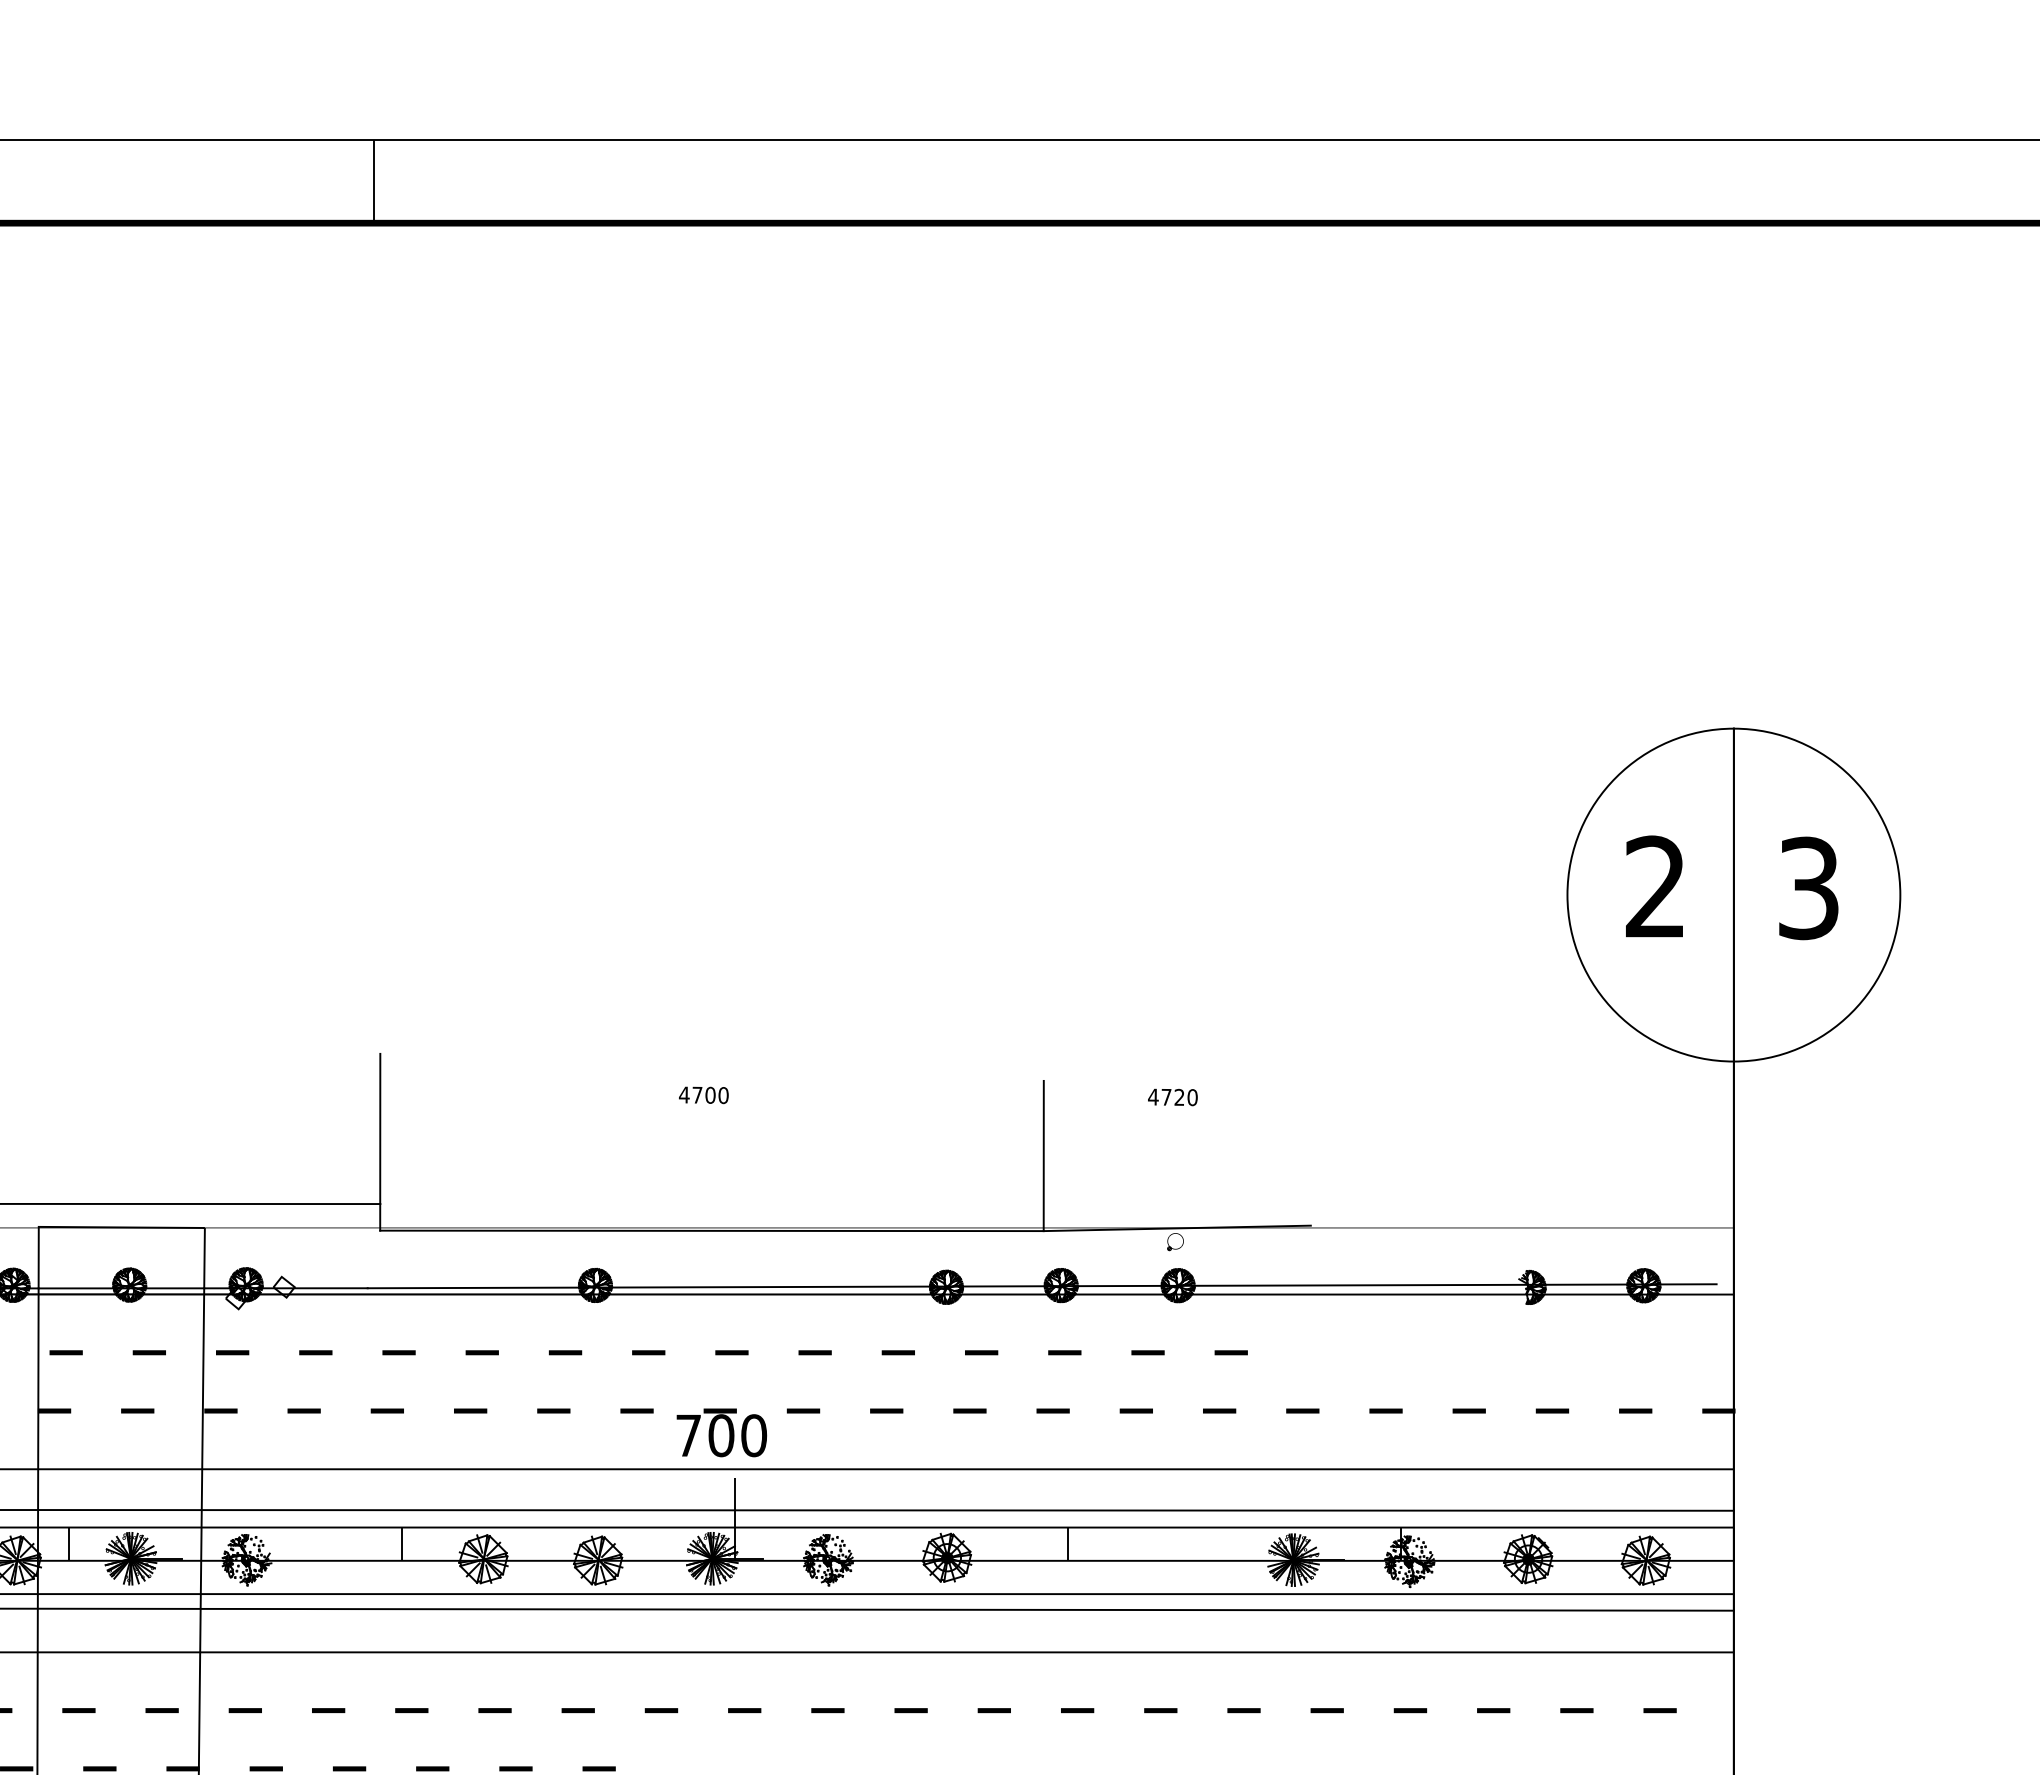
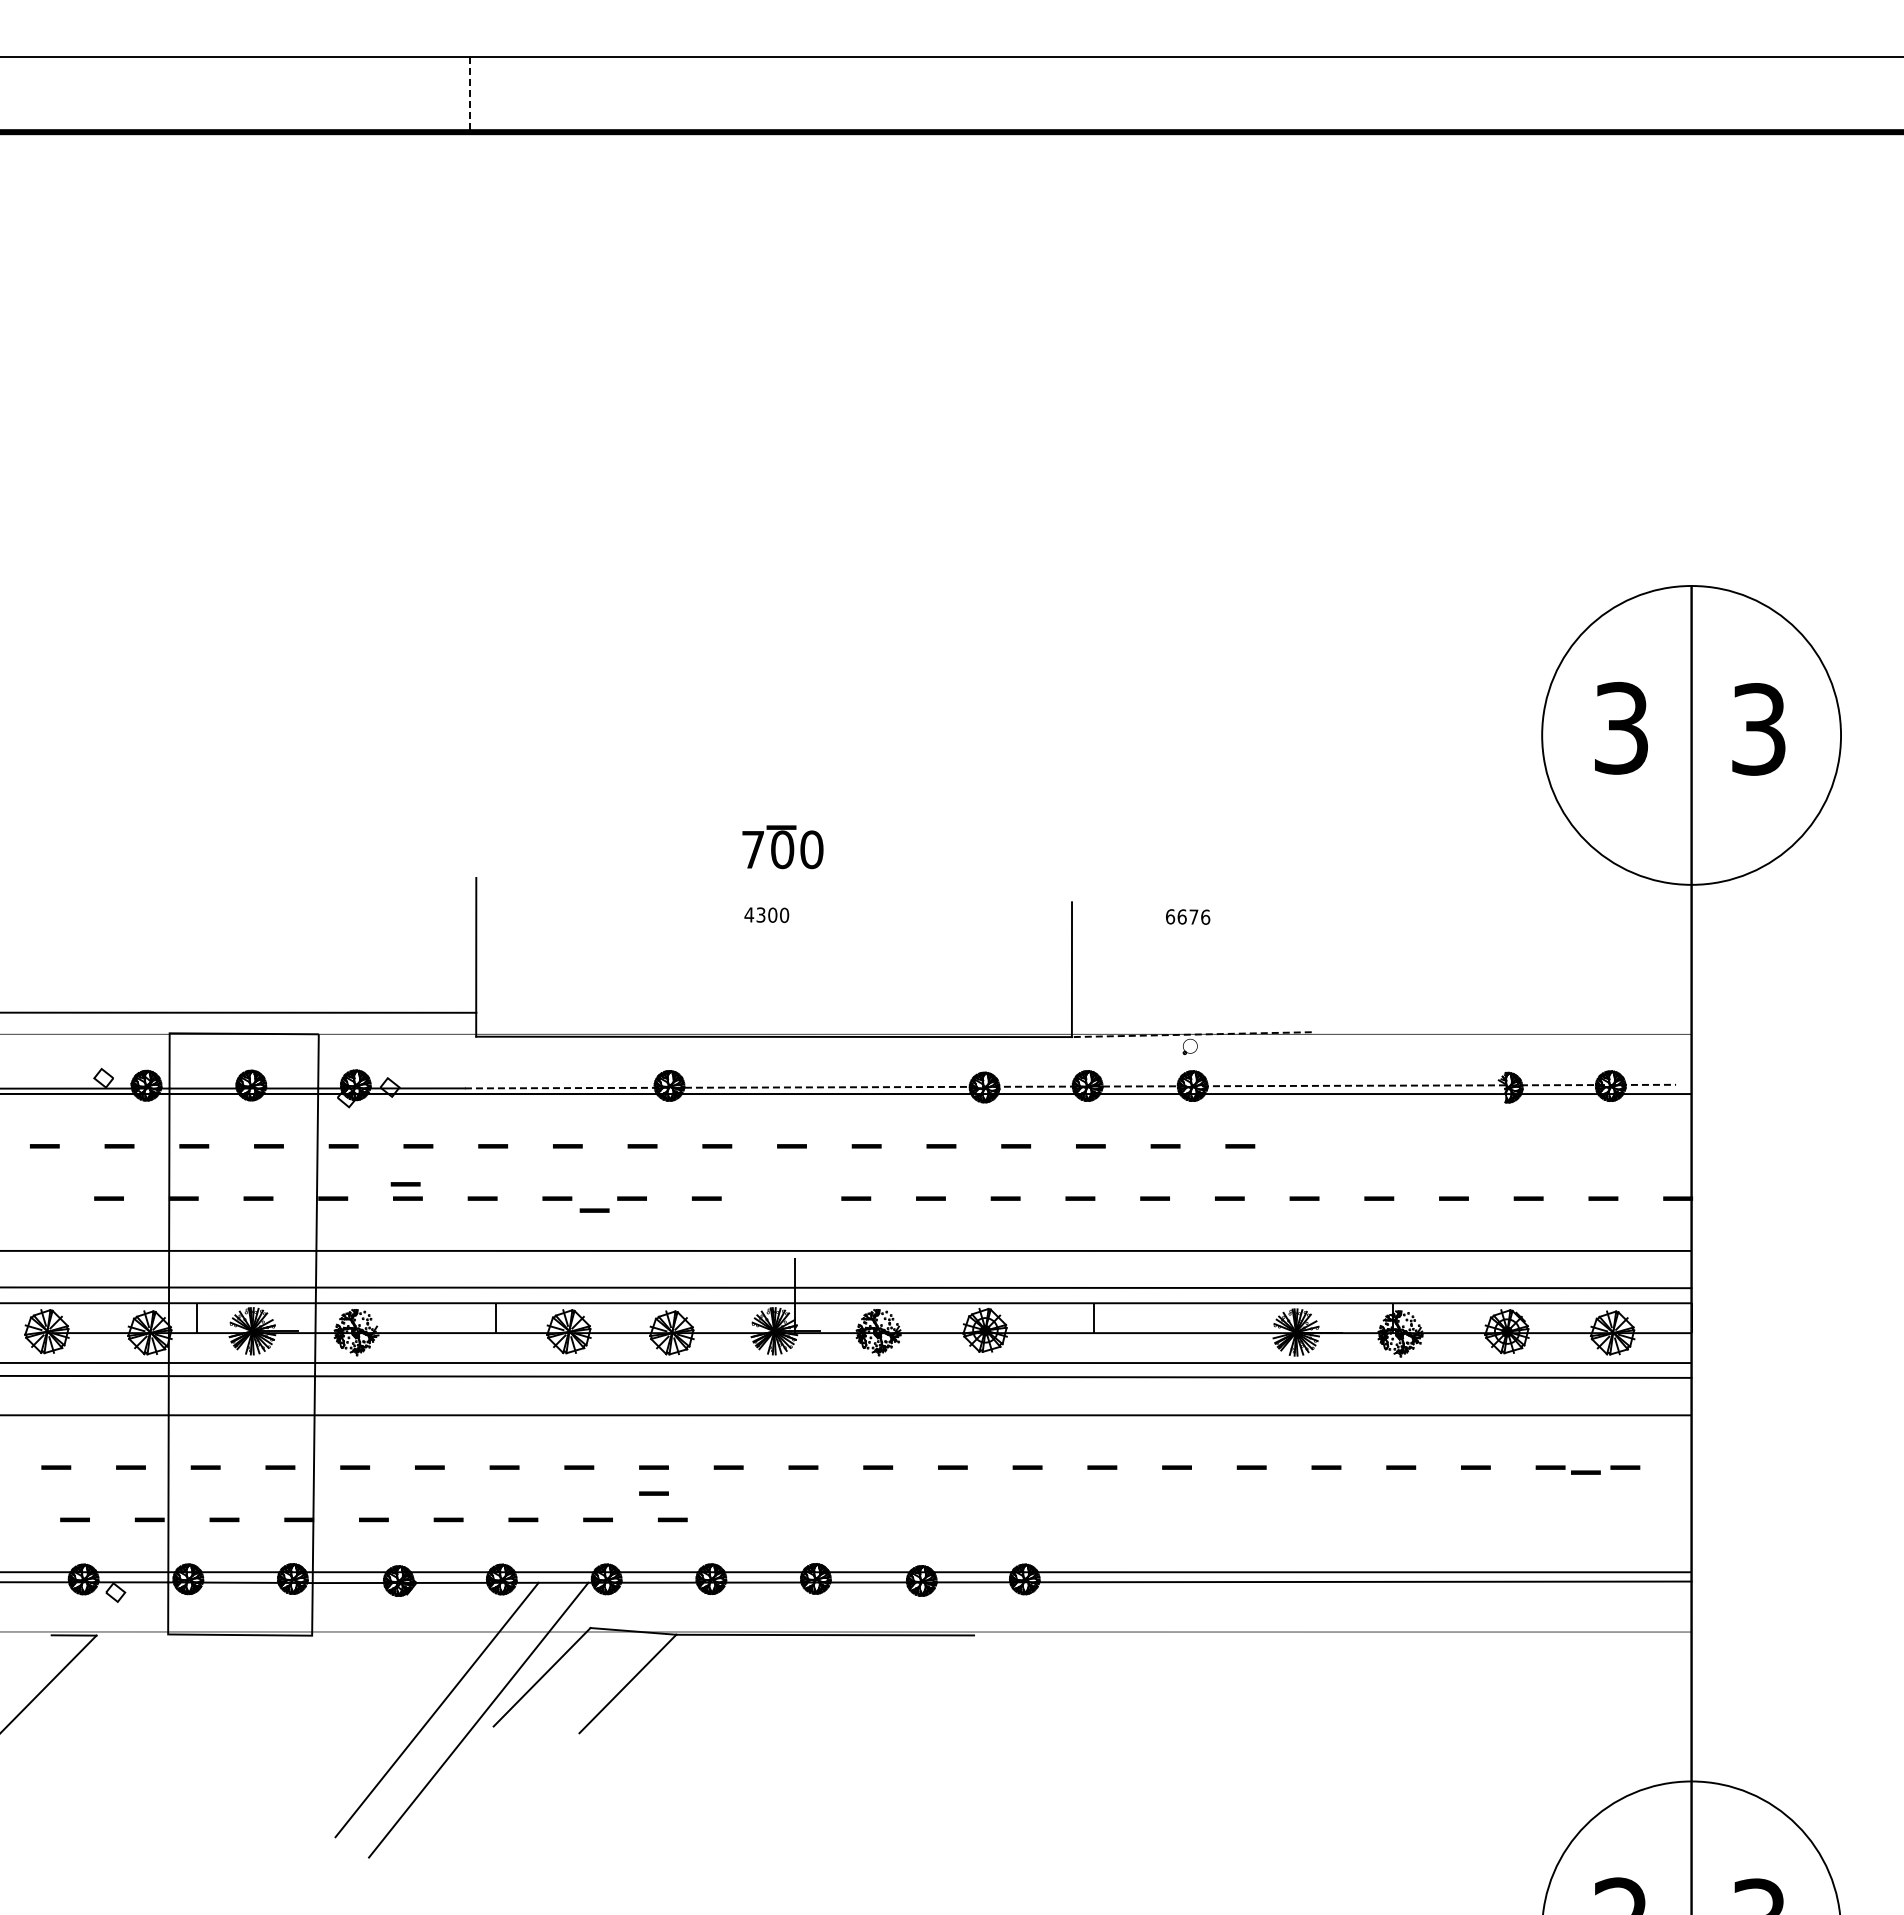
line: (373, 182) -> (470, 95), solid -> dashed
text: (1654, 887) -> (1620, 728), 2 -> 3
text: (696, 1094) -> (760, 914), 4700 -> 4300
text: (1172, 1096) -> (1187, 916), 4720 -> 6676
line: (1176, 1228) -> (1191, 1034), solid -> dashed
line: (1042, 1286) -> (1070, 1086), solid -> dashed
line: (301, 1395) -> (405, 1184), added
line: (511, 1424) -> (594, 1210), added
text: (721, 1433) -> (782, 847), moved
line: (1615, 1716) -> (1585, 1472), added
line: (577, 1739) -> (653, 1493), added

